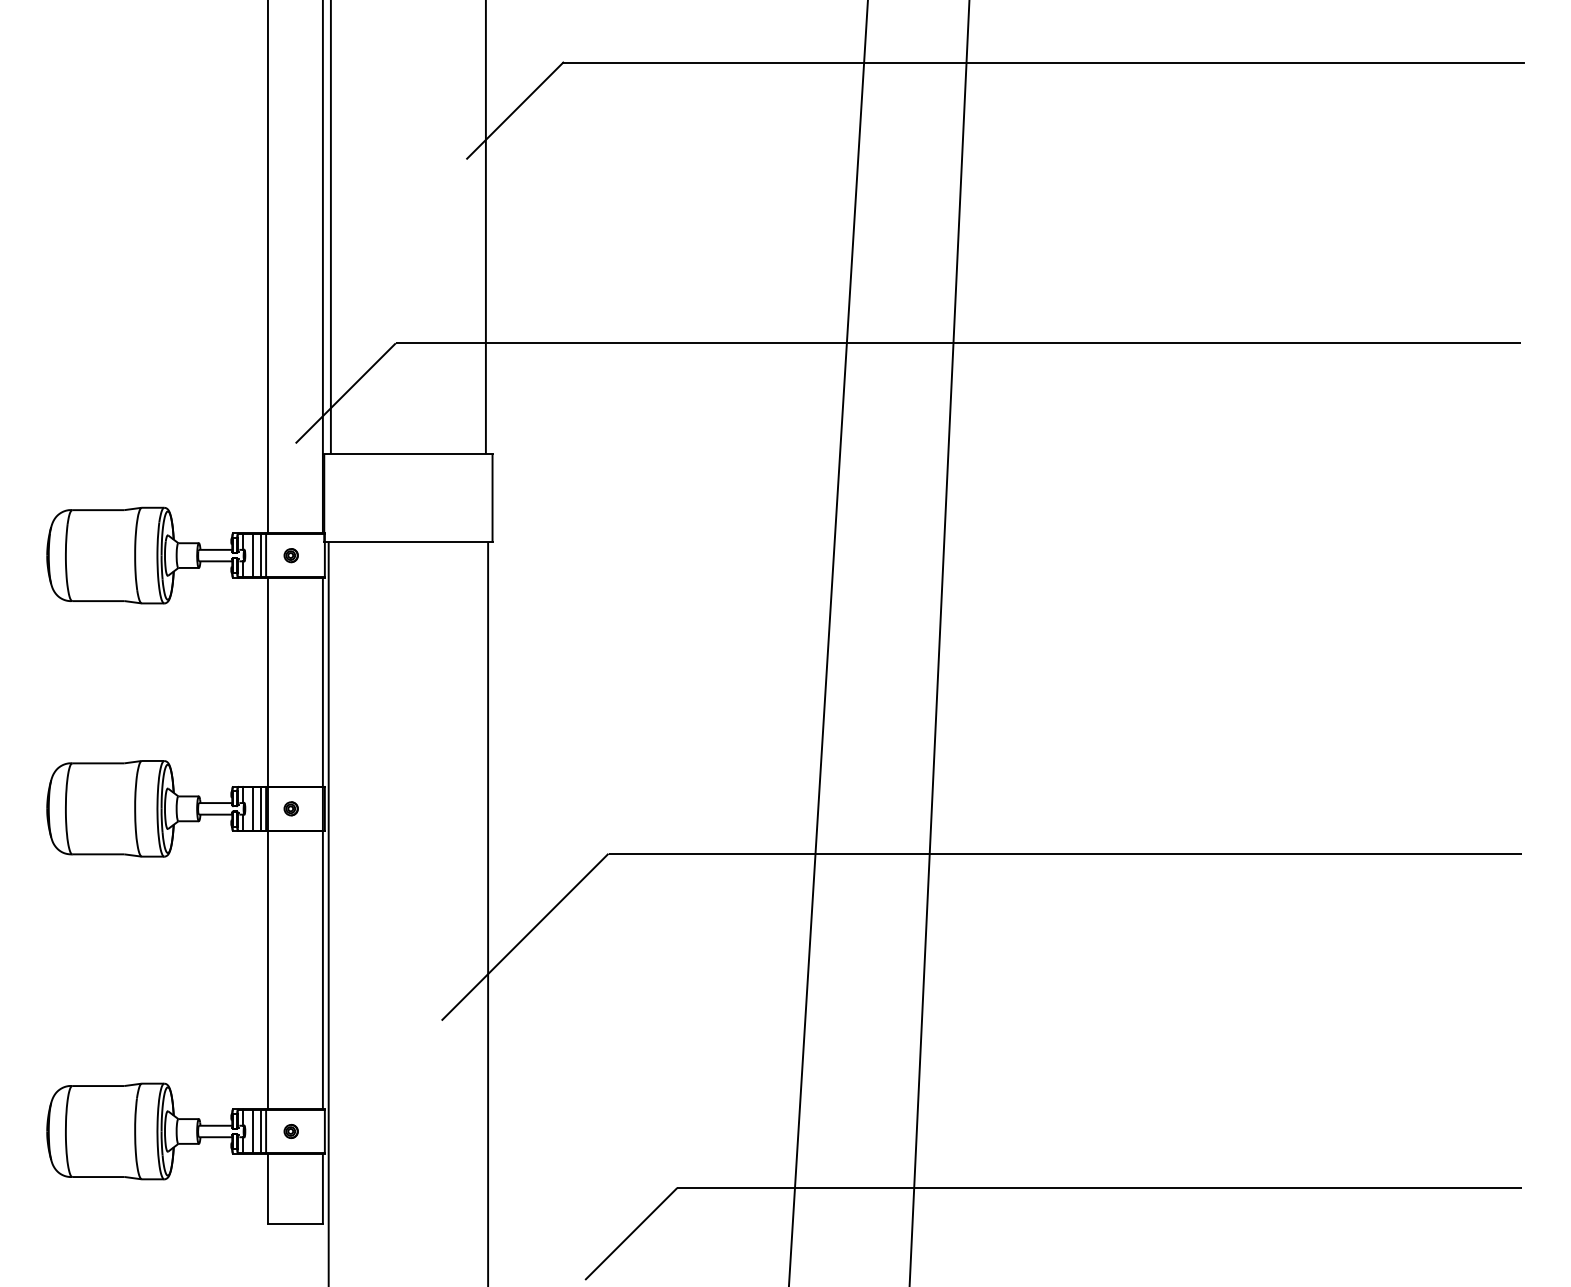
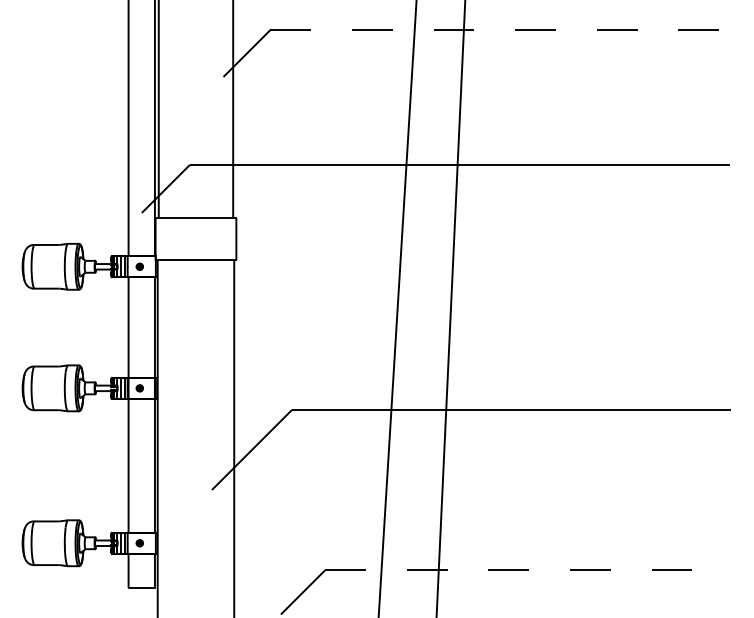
line: (1042, 63) -> (500, 30), solid -> dashed
line: (1099, 1188) -> (527, 570), solid -> dashed

